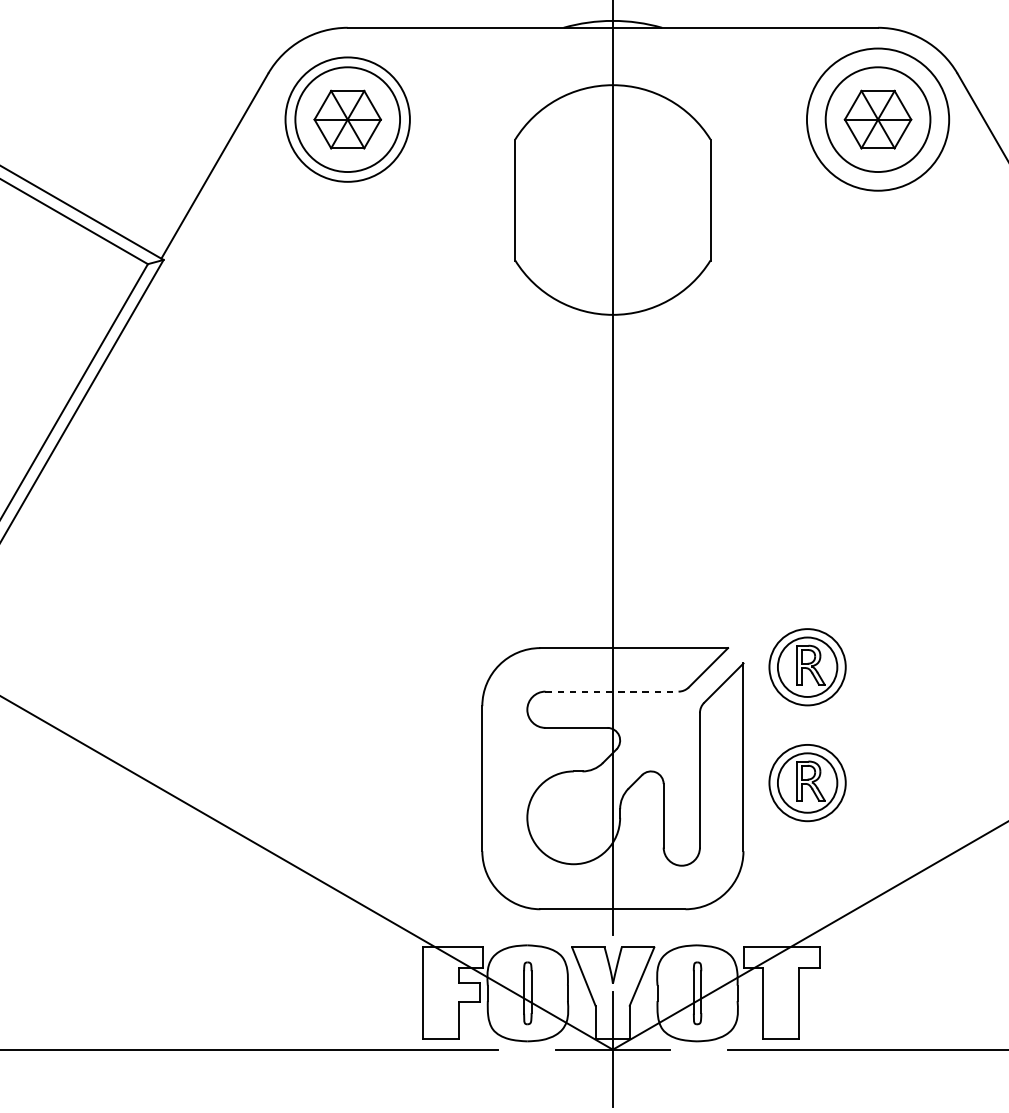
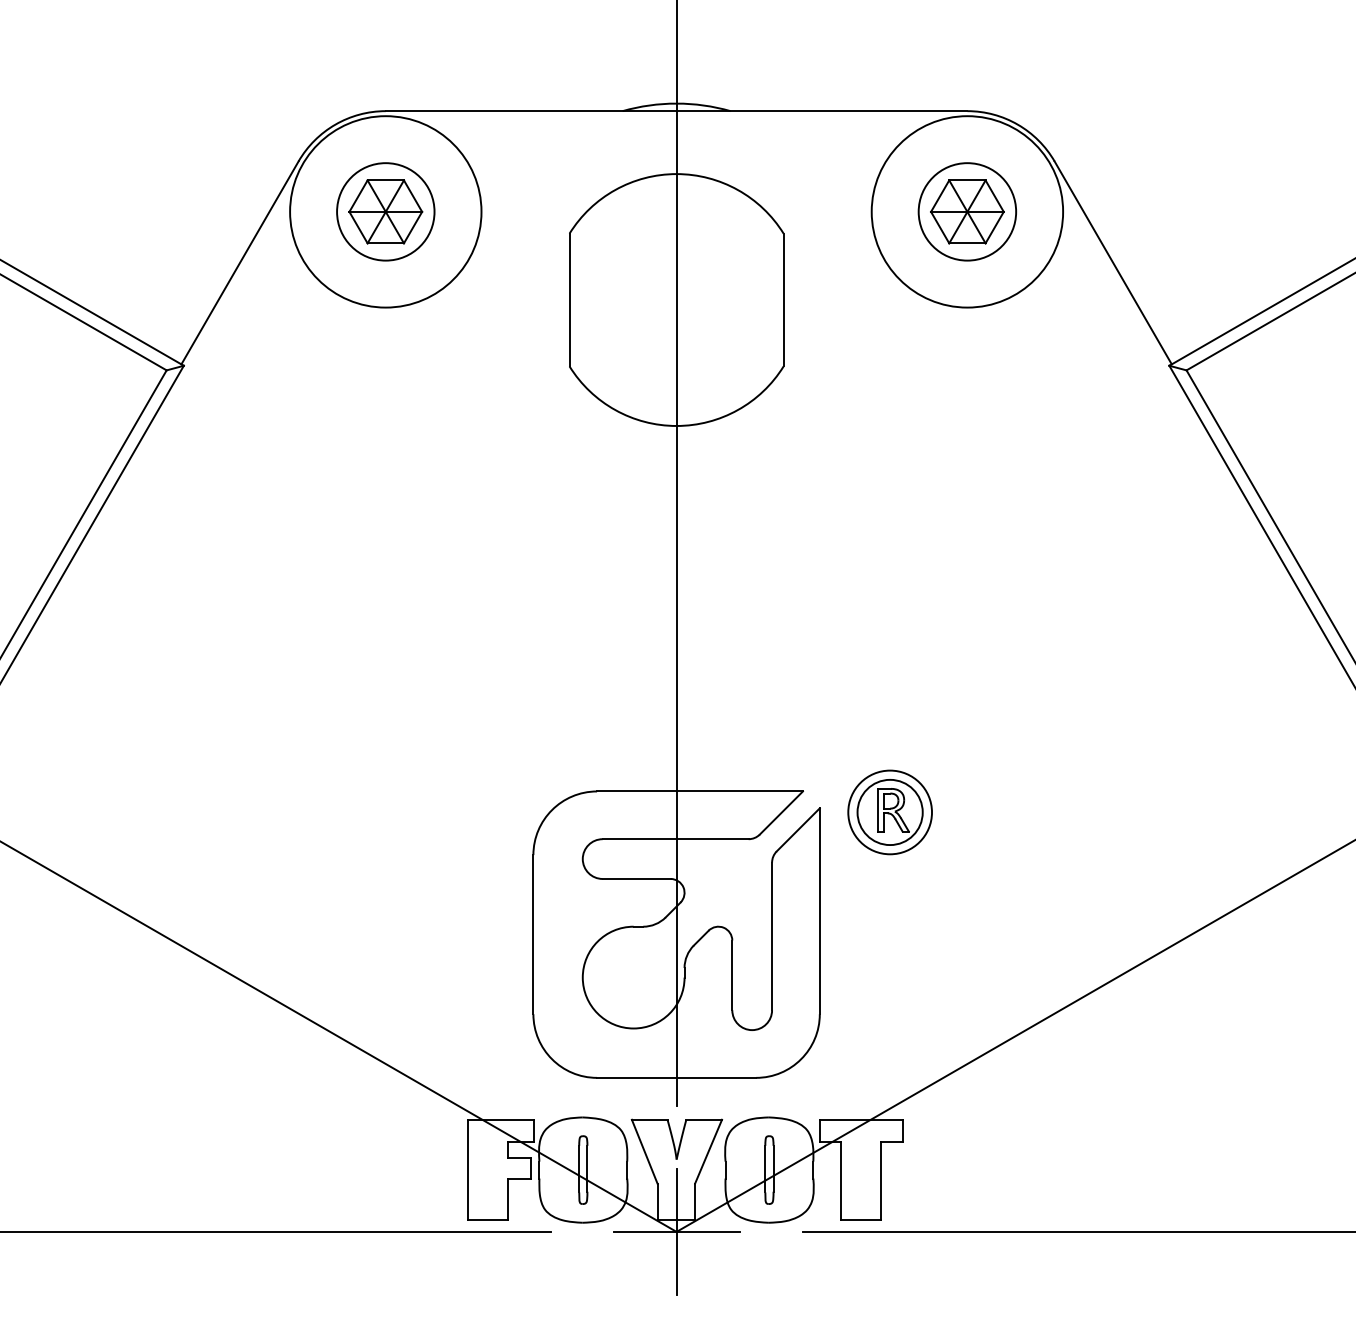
circle: (347, 119) -> (385, 211), size x0.71
circle: (347, 119) -> (385, 211), size x1.67
circle: (878, 119) -> (967, 211), size x0.62
circle: (878, 119) -> (967, 211), size x1.67
line: (611, 691) -> (675, 839), dashed -> solid
part: (807, 783) -> (889, 939), removed

